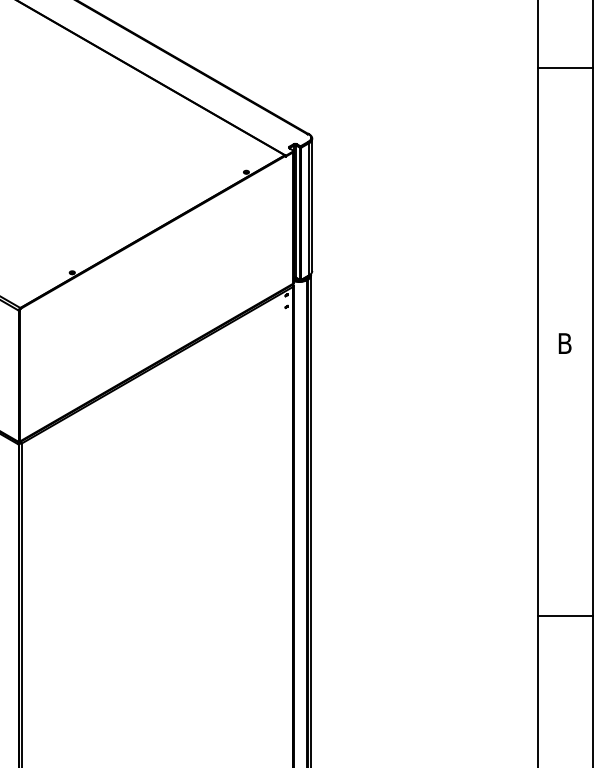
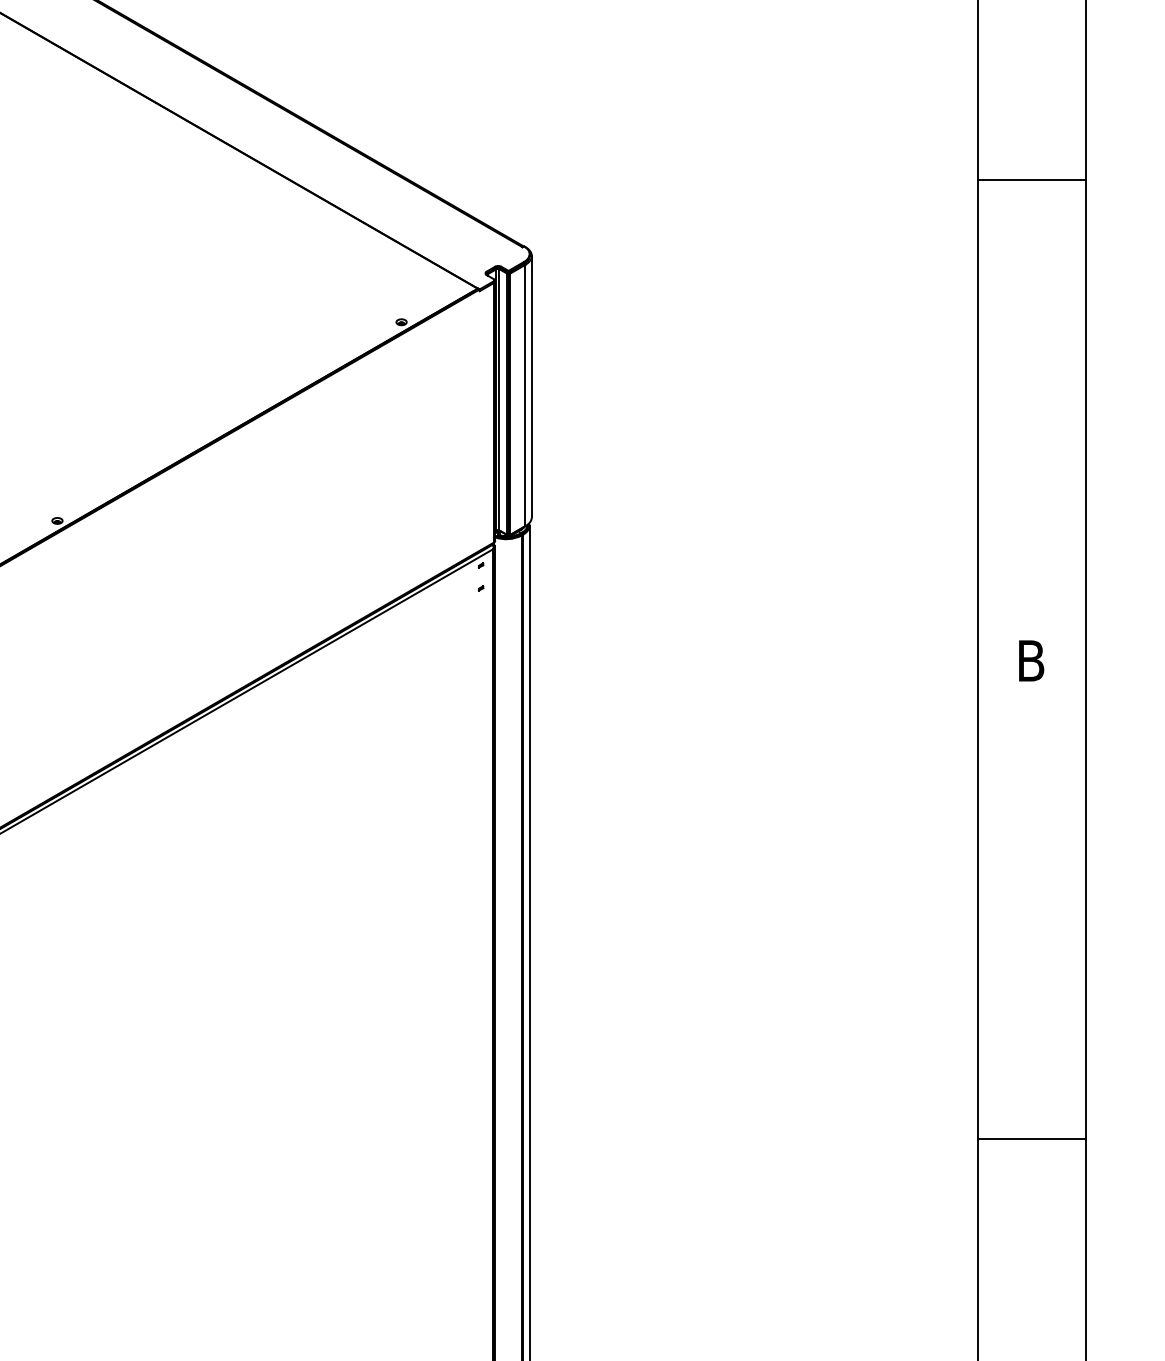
line: (565, 68) -> (1032, 180), moved
line: (565, 615) -> (1032, 1139), moved

